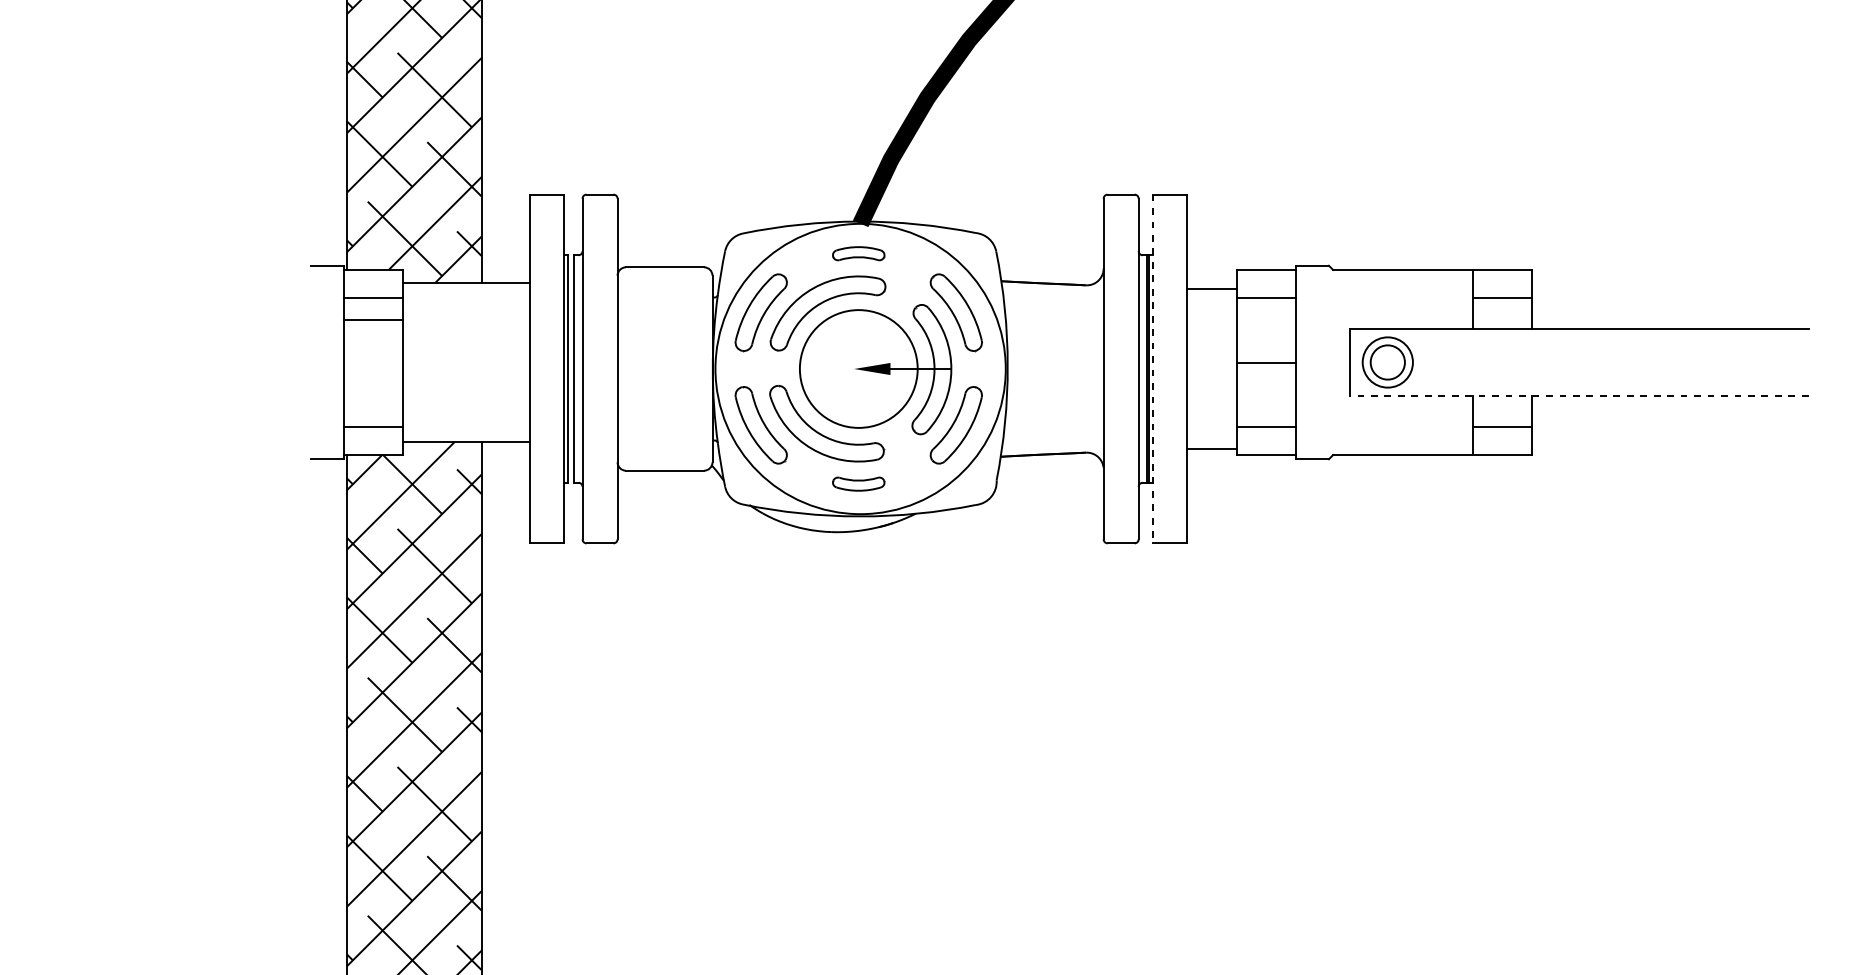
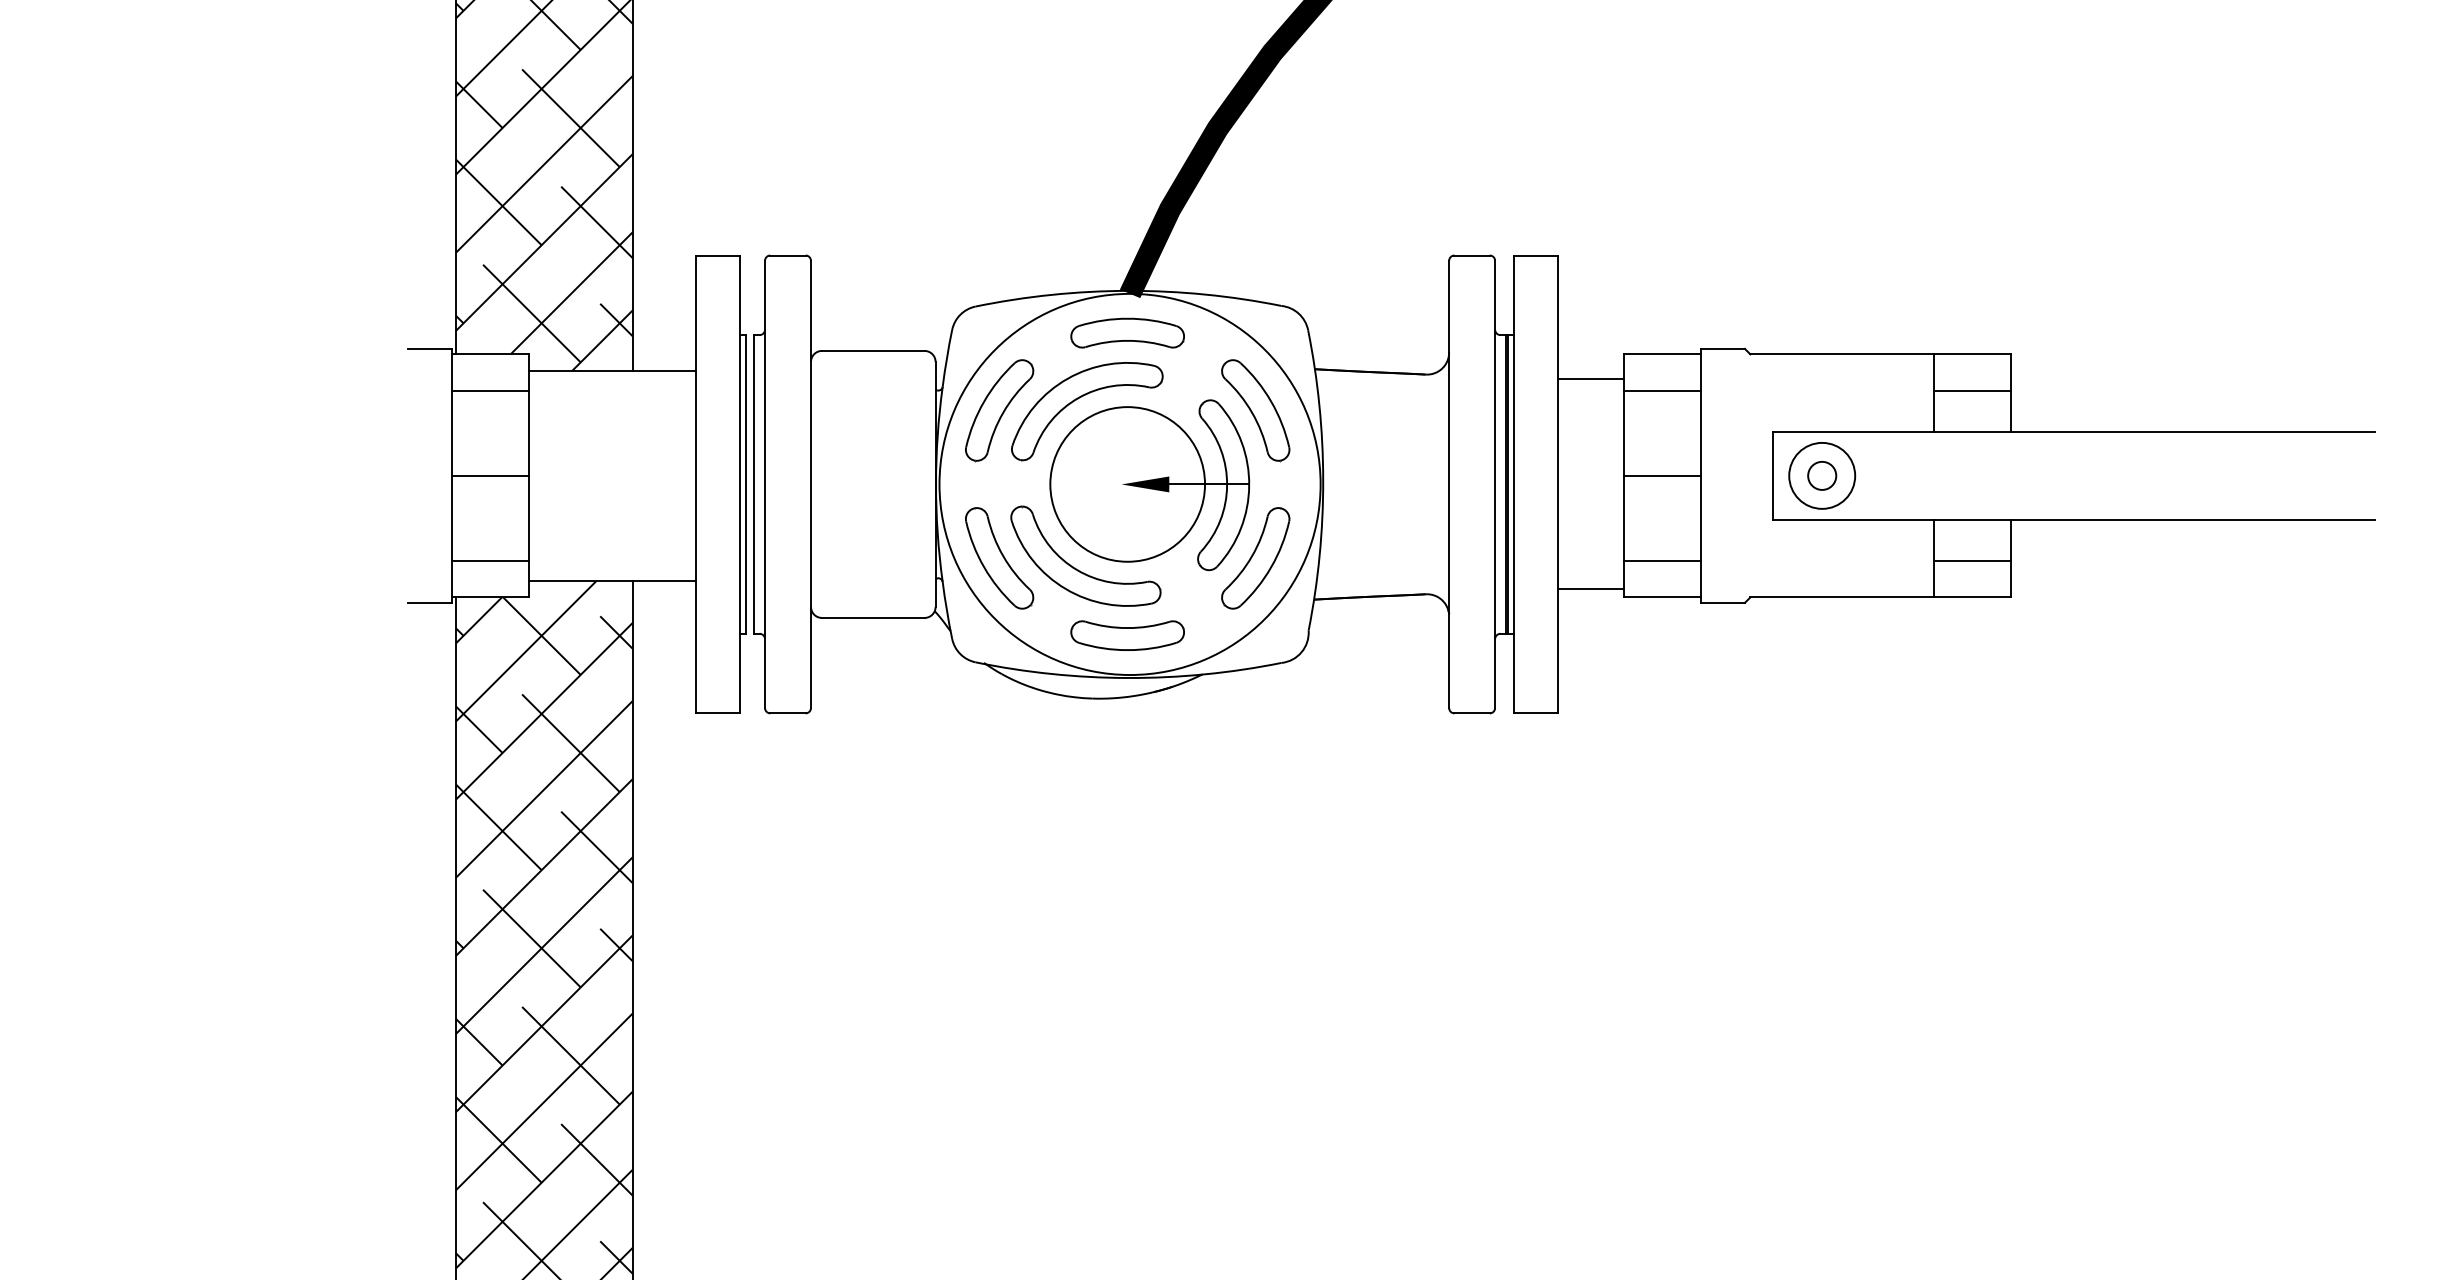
part: (858, 253) -> (1127, 332), size x1.67
line: (373, 319) -> (490, 475), moved
circle: (1388, 362) -> (1822, 475), size x0.62
line: (1152, 369) -> (1513, 484), dashed -> solid
line: (1579, 396) -> (2073, 520), dashed -> solid
part: (858, 484) -> (1127, 635), size x1.67

